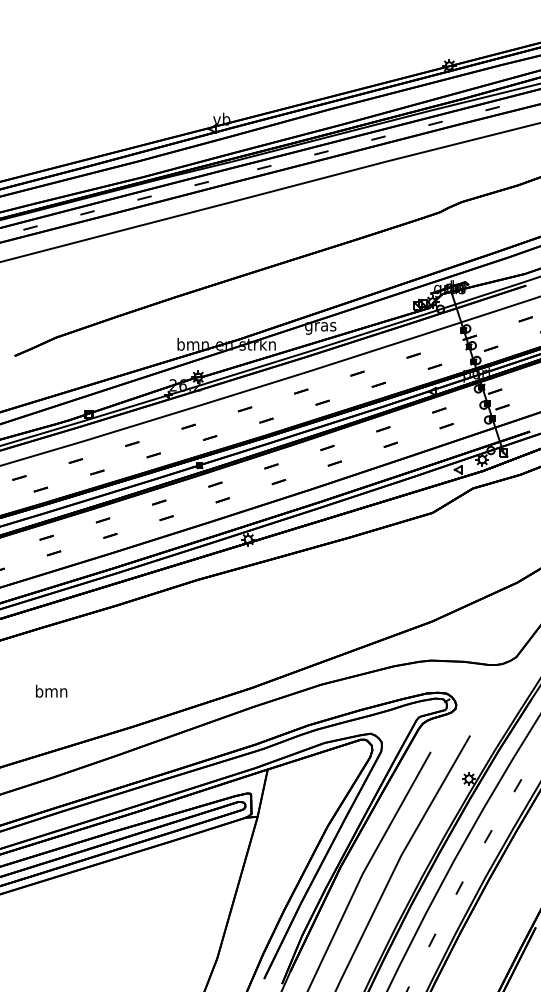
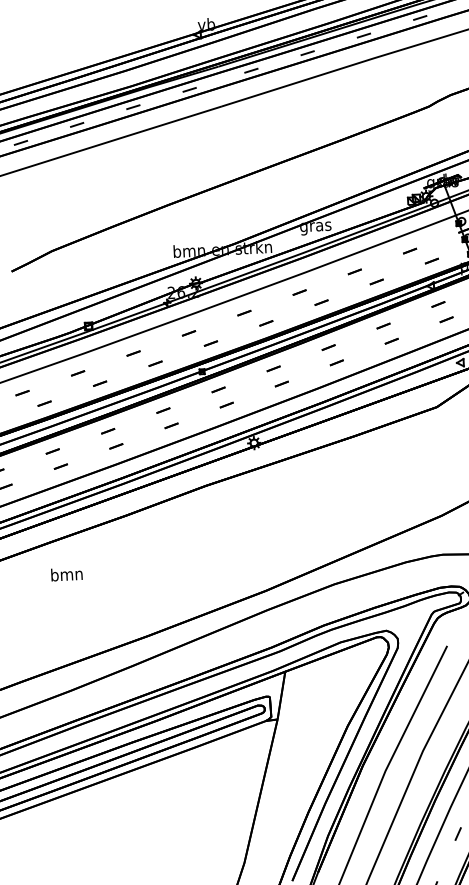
text: (51, 690) -> (66, 573), moved

